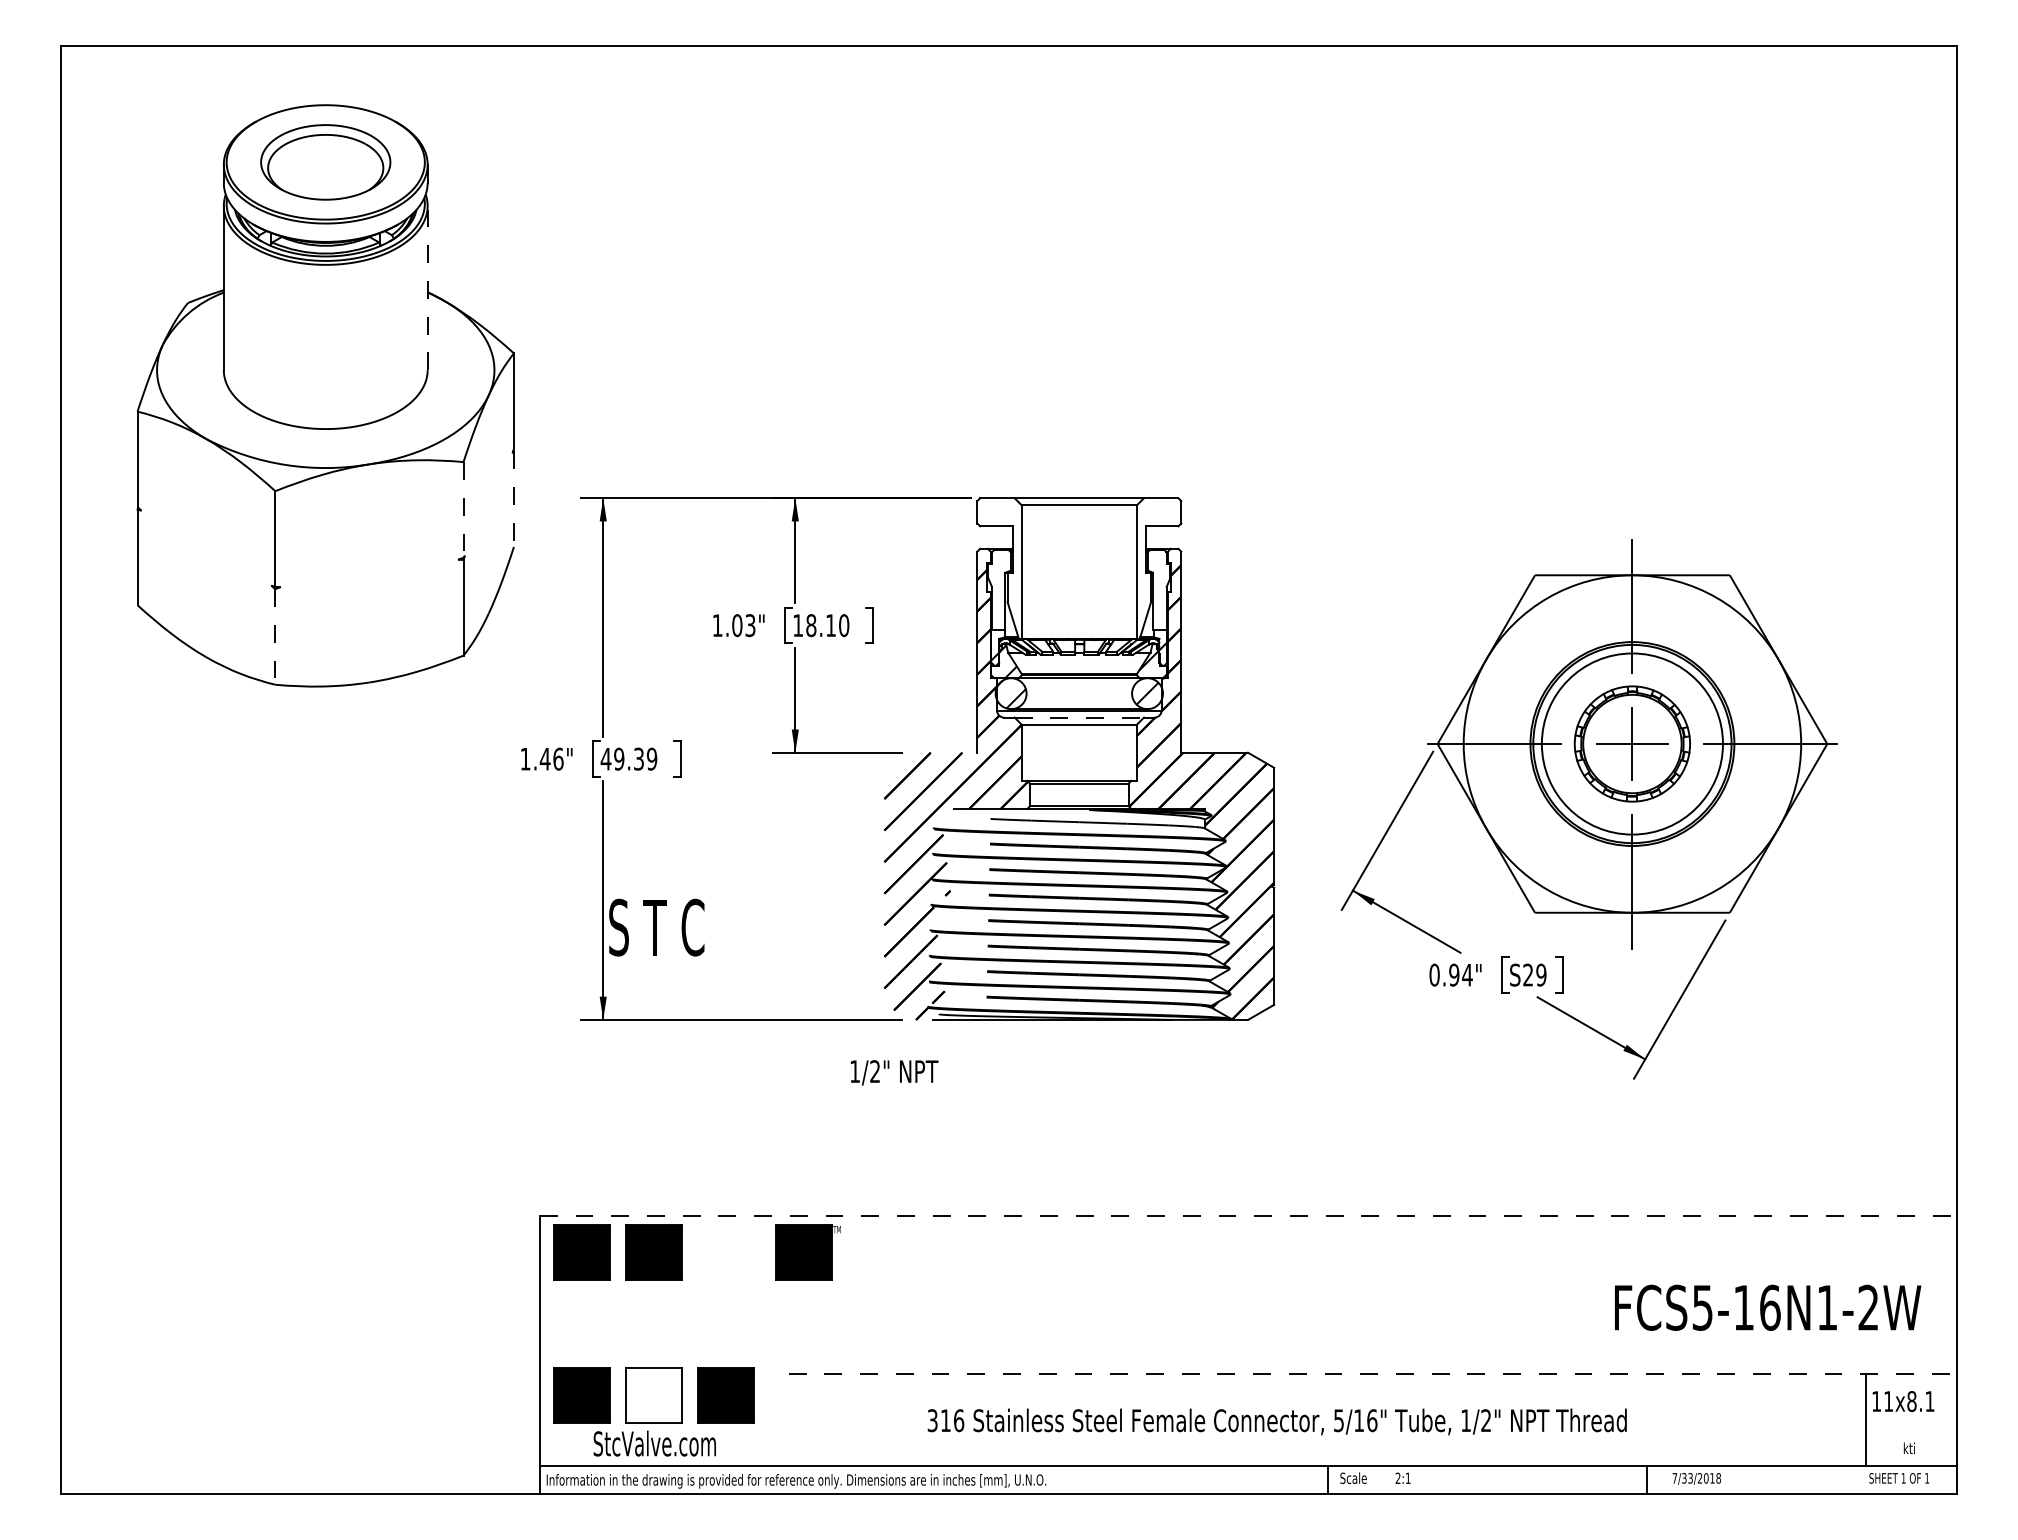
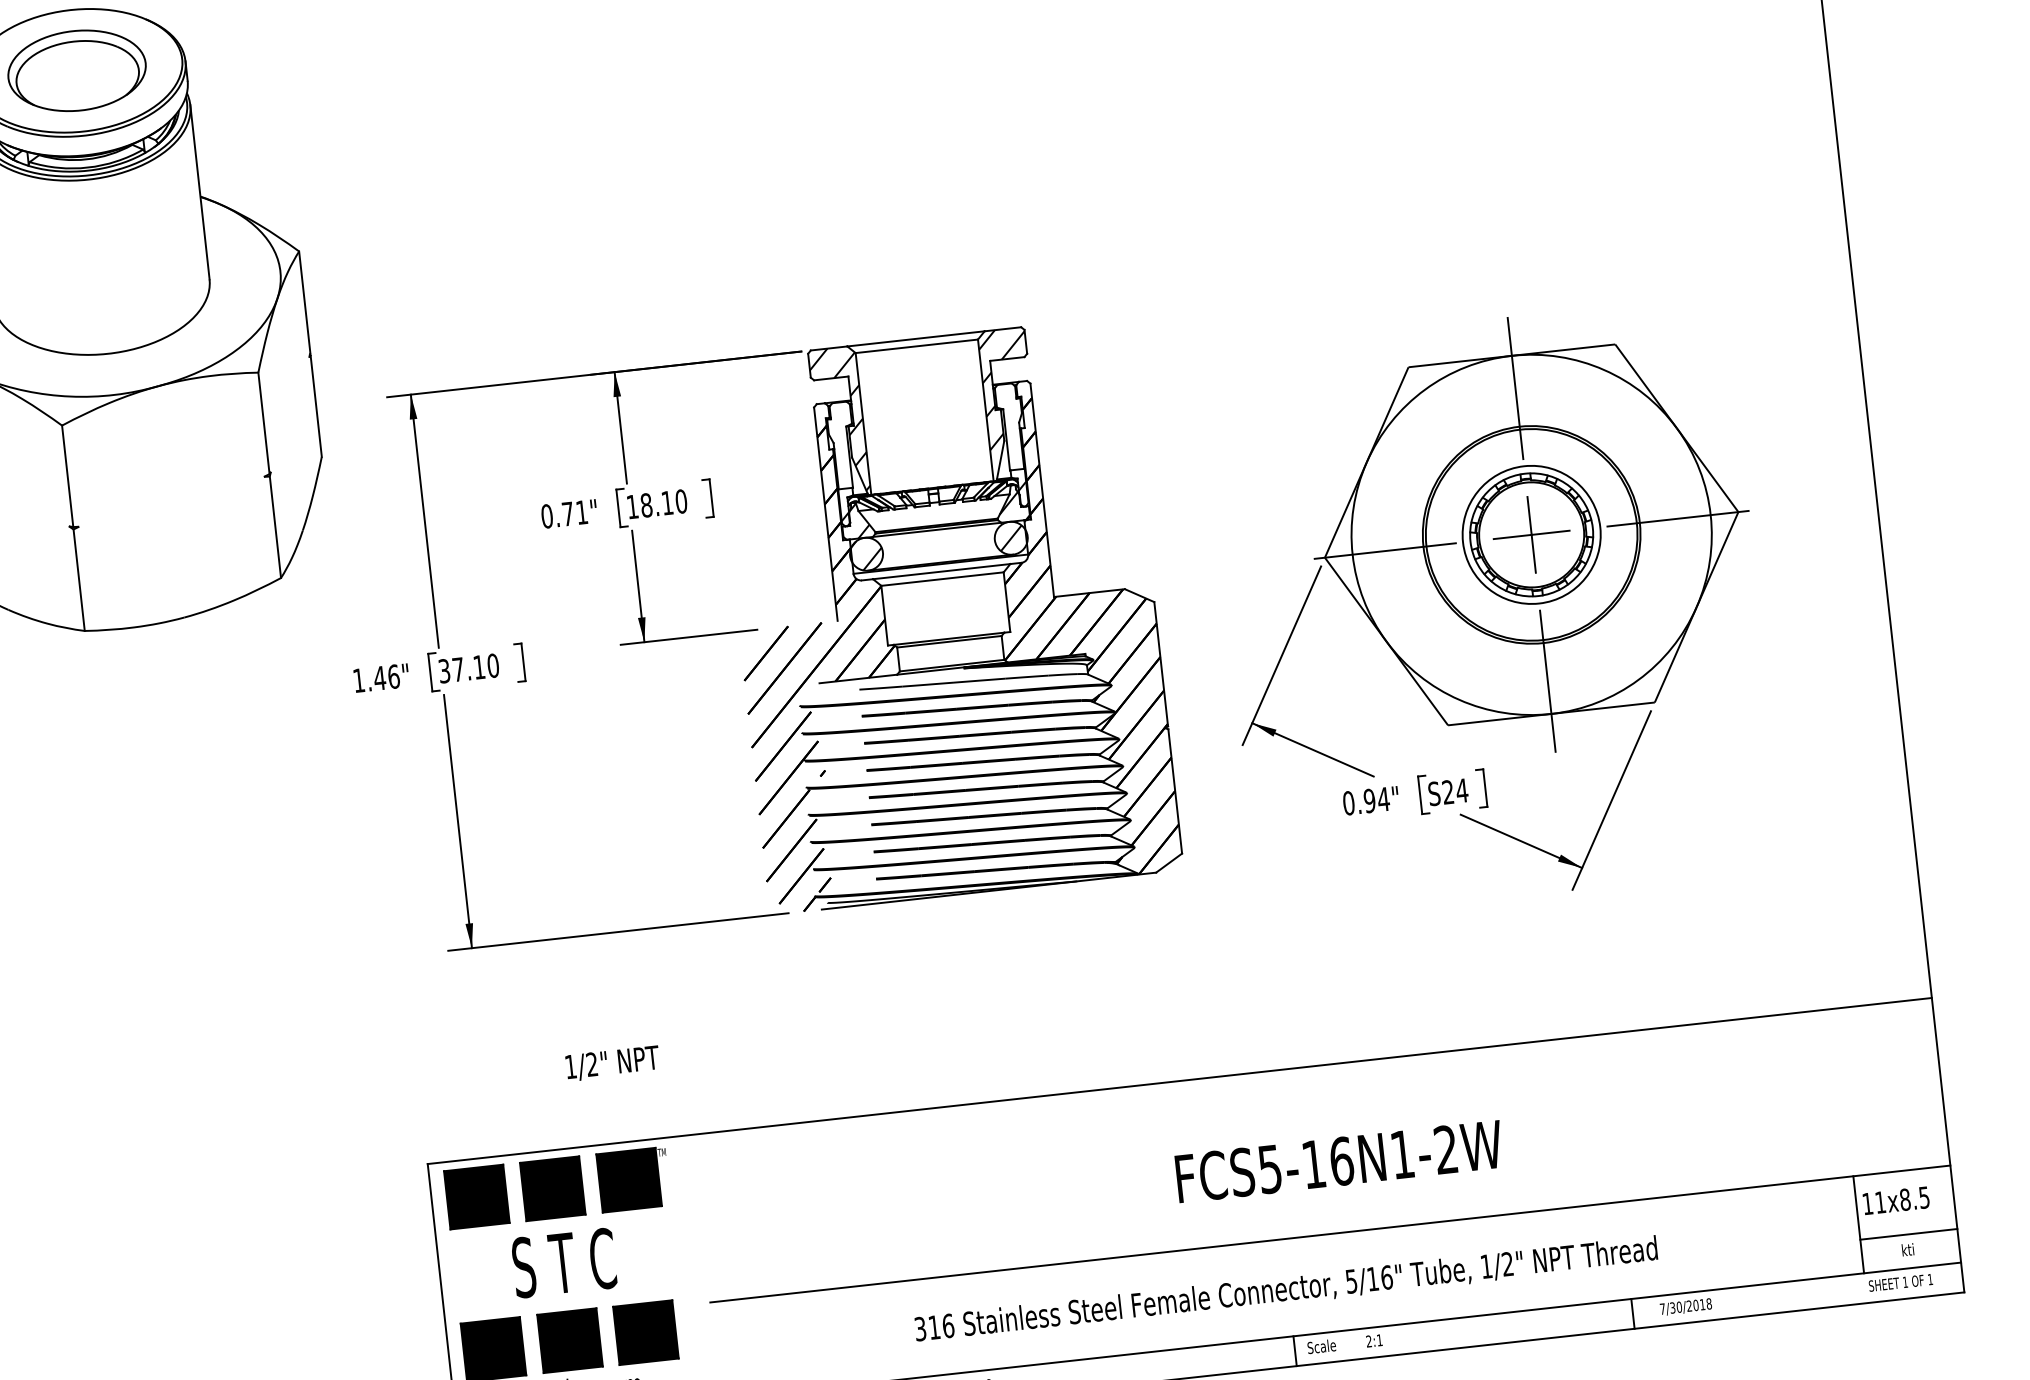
line: (427, 287) -> (199, 191), dashed -> solid
line: (513, 499) -> (315, 406), dashed -> solid
line: (463, 509) -> (263, 422), dashed -> solid
hatch: (999, 566) -> (839, 420), added
hatch: (1158, 568) -> (1008, 404), added
text: (733, 625) -> (563, 514), 1.03" -> 0.71"
line: (275, 636) -> (79, 579), dashed -> solid
line: (1079, 717) -> (941, 571), dashed -> solid
circle: (1632, 743) -> (1531, 534), size x0.71
text: (628, 758) -> (468, 667), 49.39 -> 37.10
text: (656, 927) -> (563, 1263), moved
text: (1541, 974) -> (1462, 790), S29 -> S24
text: (894, 1072) -> (612, 1063), moved
line: (1248, 1216) -> (1179, 1081), dashed -> solid
part: (807, 1252) -> (633, 1180), moved
text: (1768, 1307) -> (1339, 1161), moved
line: (1373, 1374) -> (1330, 1234), dashed -> solid
fill: (654, 1395) -> (570, 1340), added
text: (1929, 1401) -> (1923, 1197), 11x8.1 -> 11x8.5
text: (1276, 1421) -> (1285, 1289), moved
line: (1911, 1434) -> (1908, 1234), added
text: (1690, 1478) -> (1679, 1307), 7/33/2018 -> 7/30/2018

